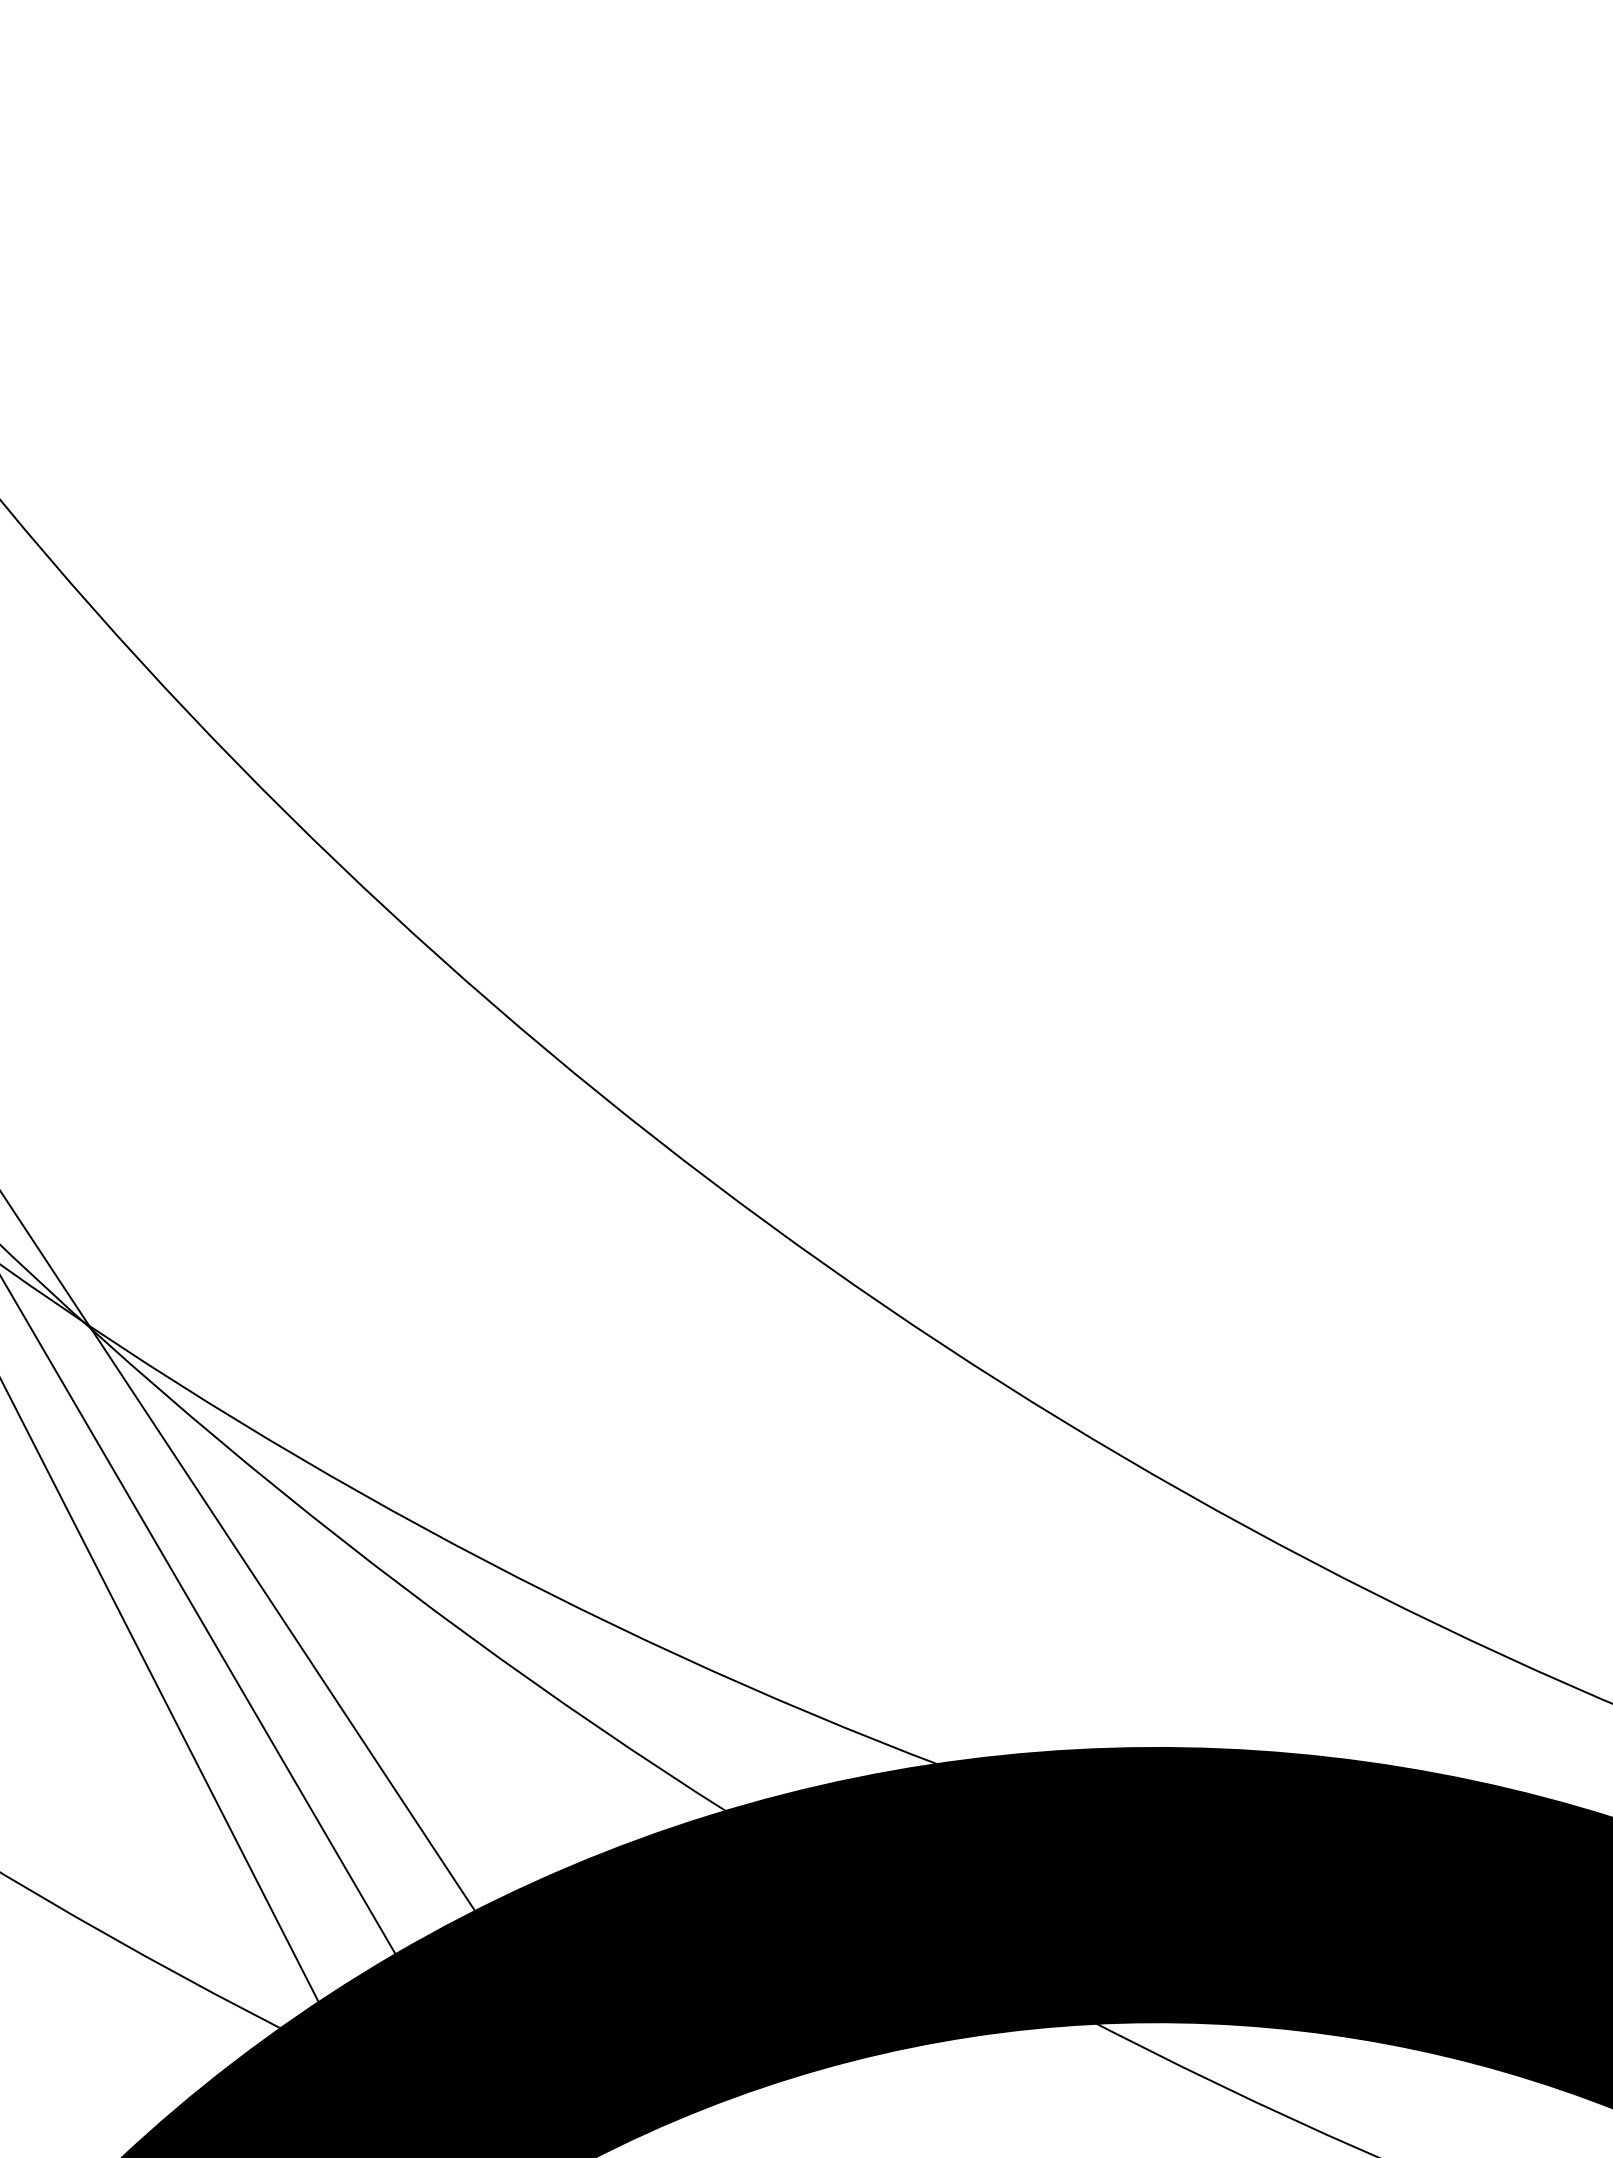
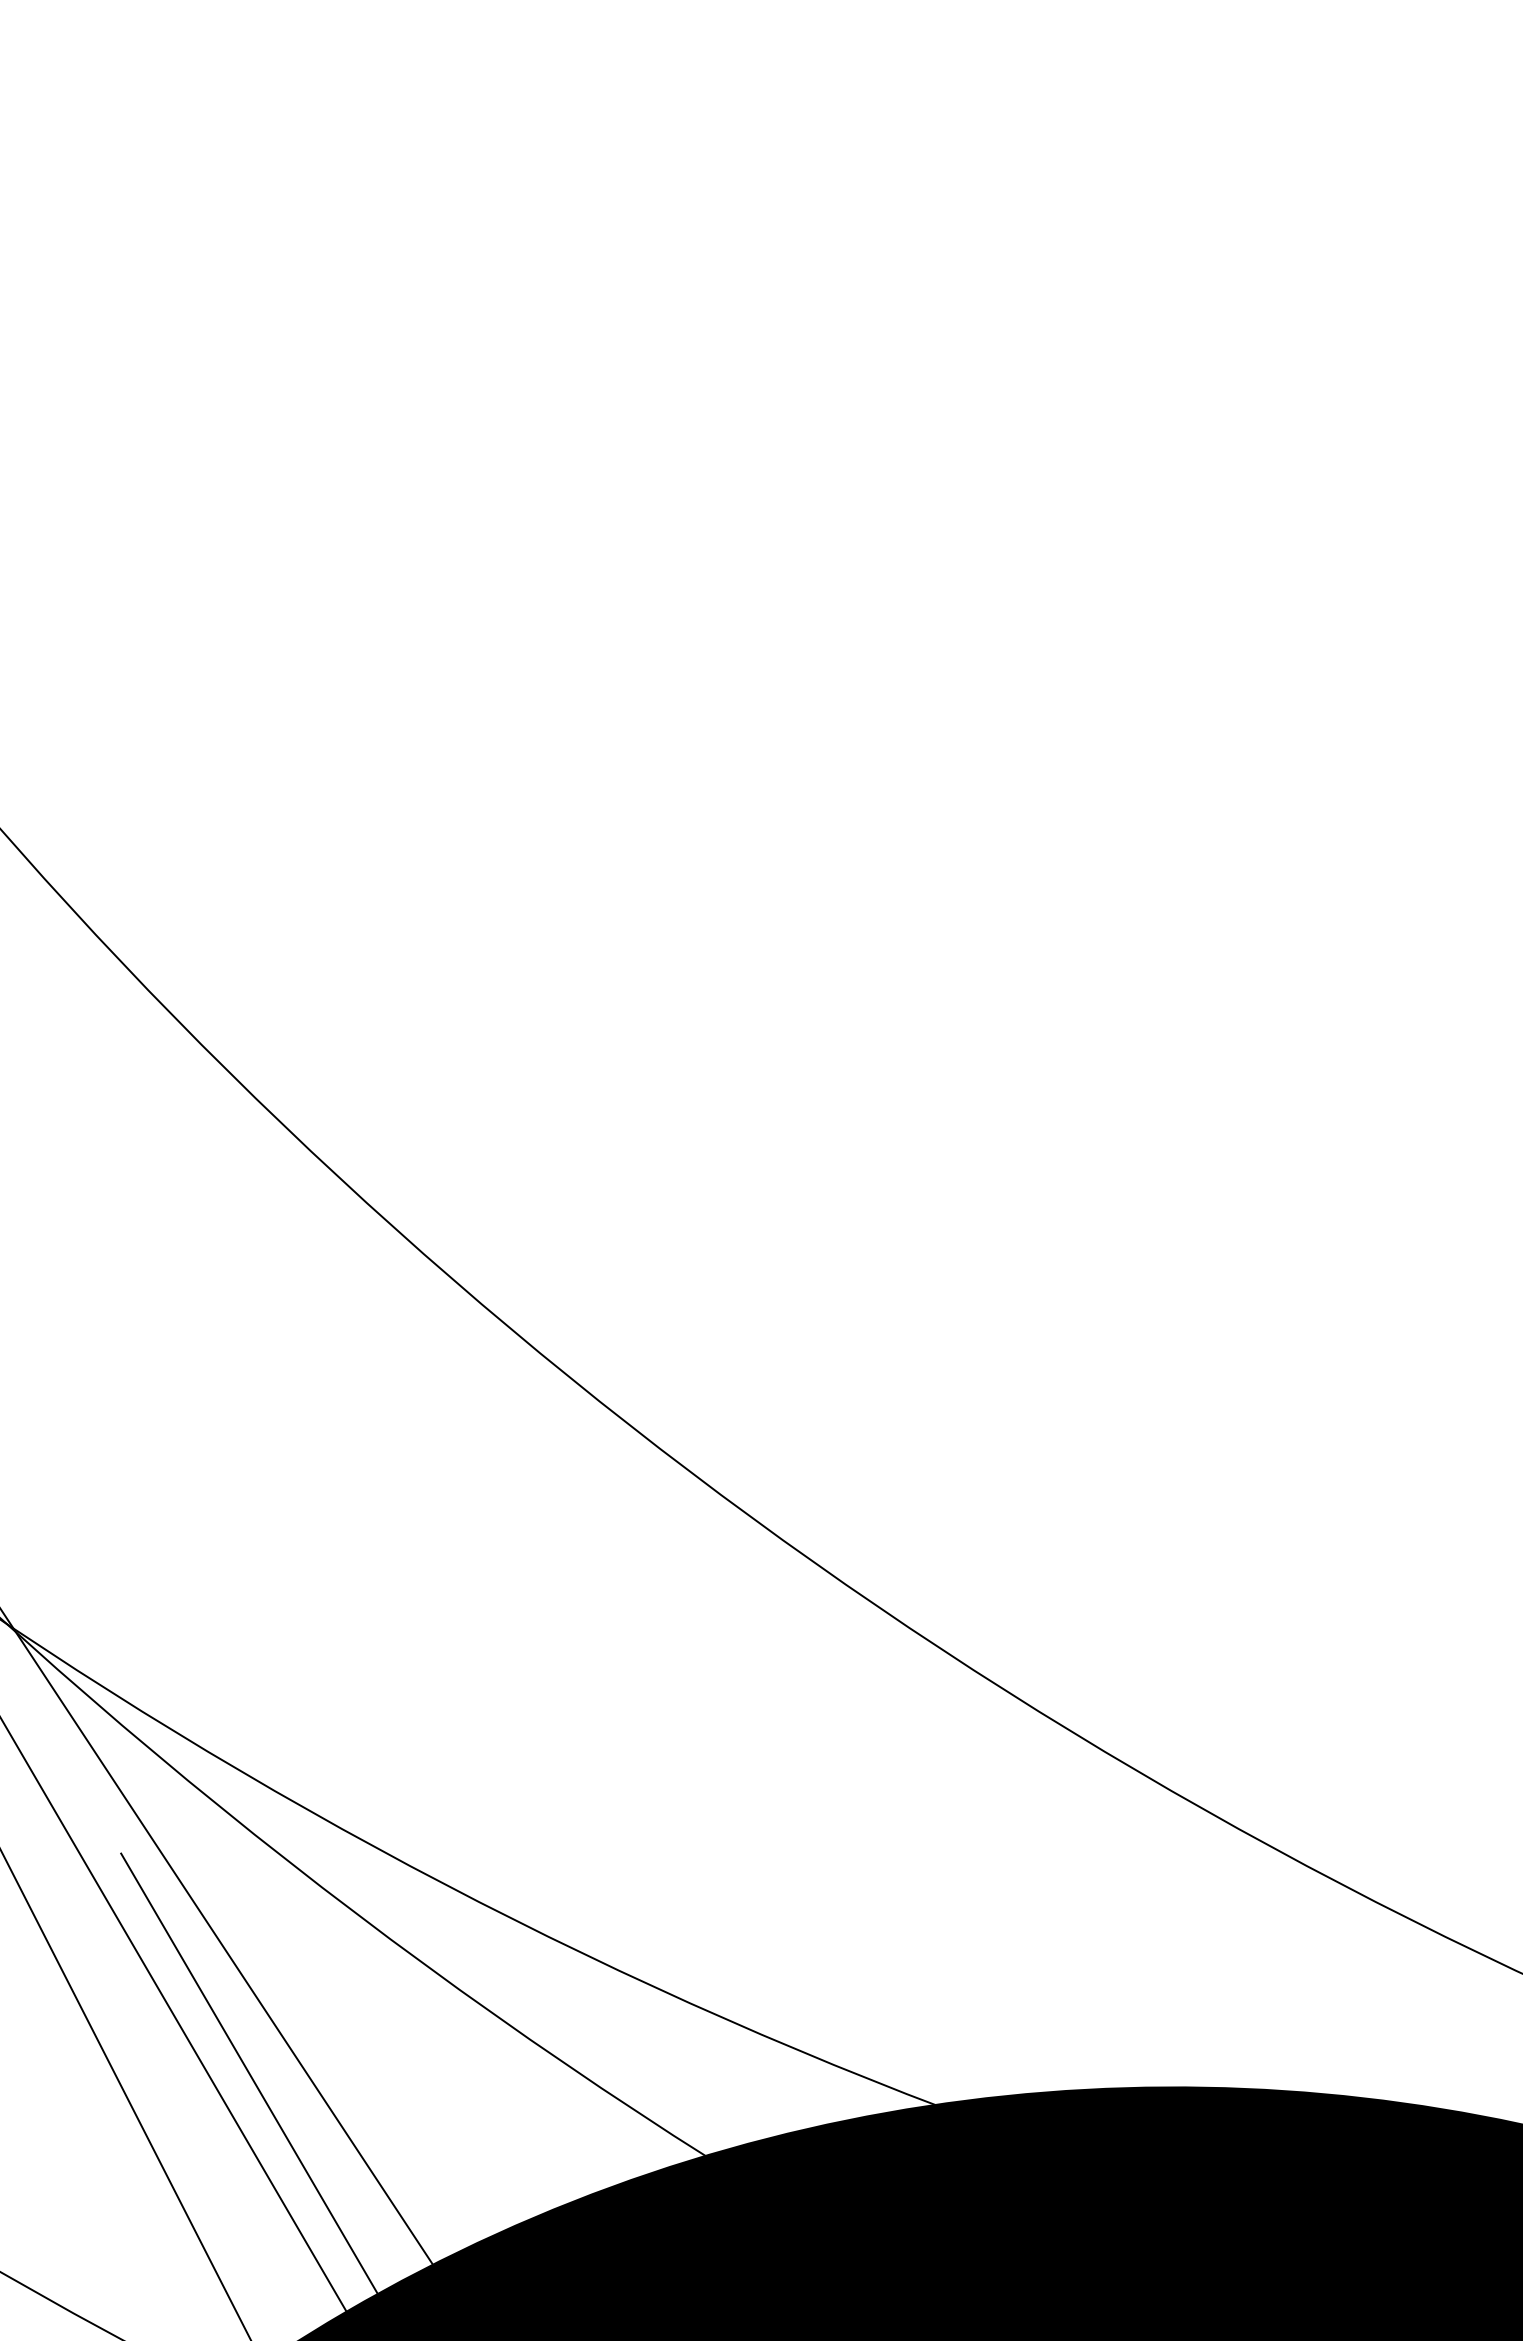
line: (306, 1734) -> (249, 2072), added

